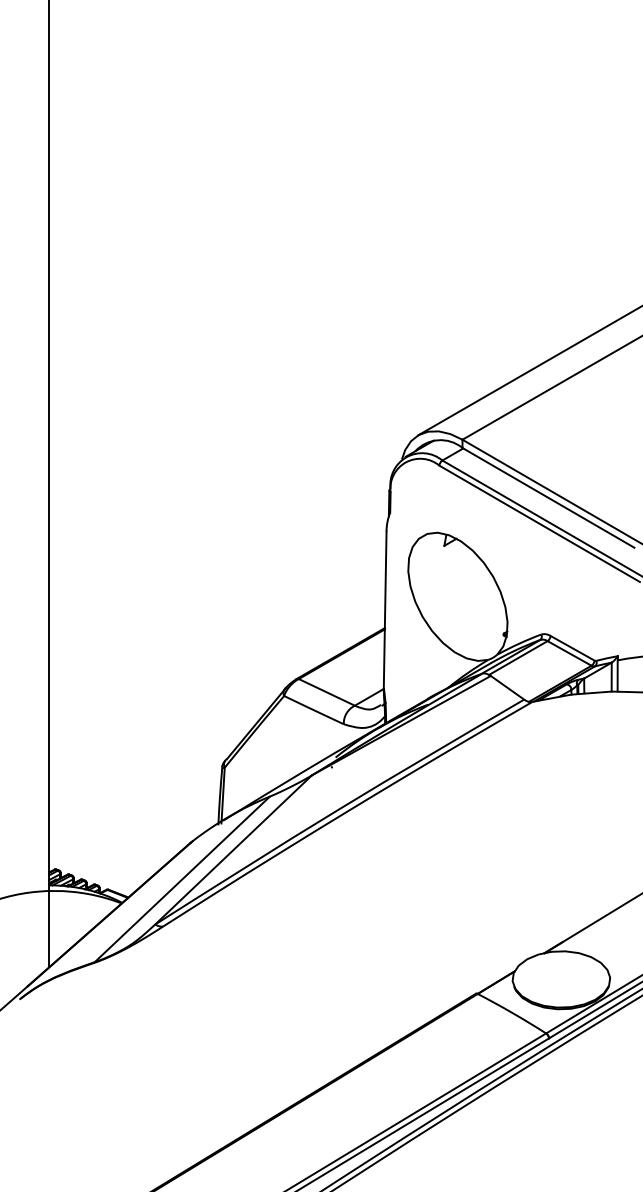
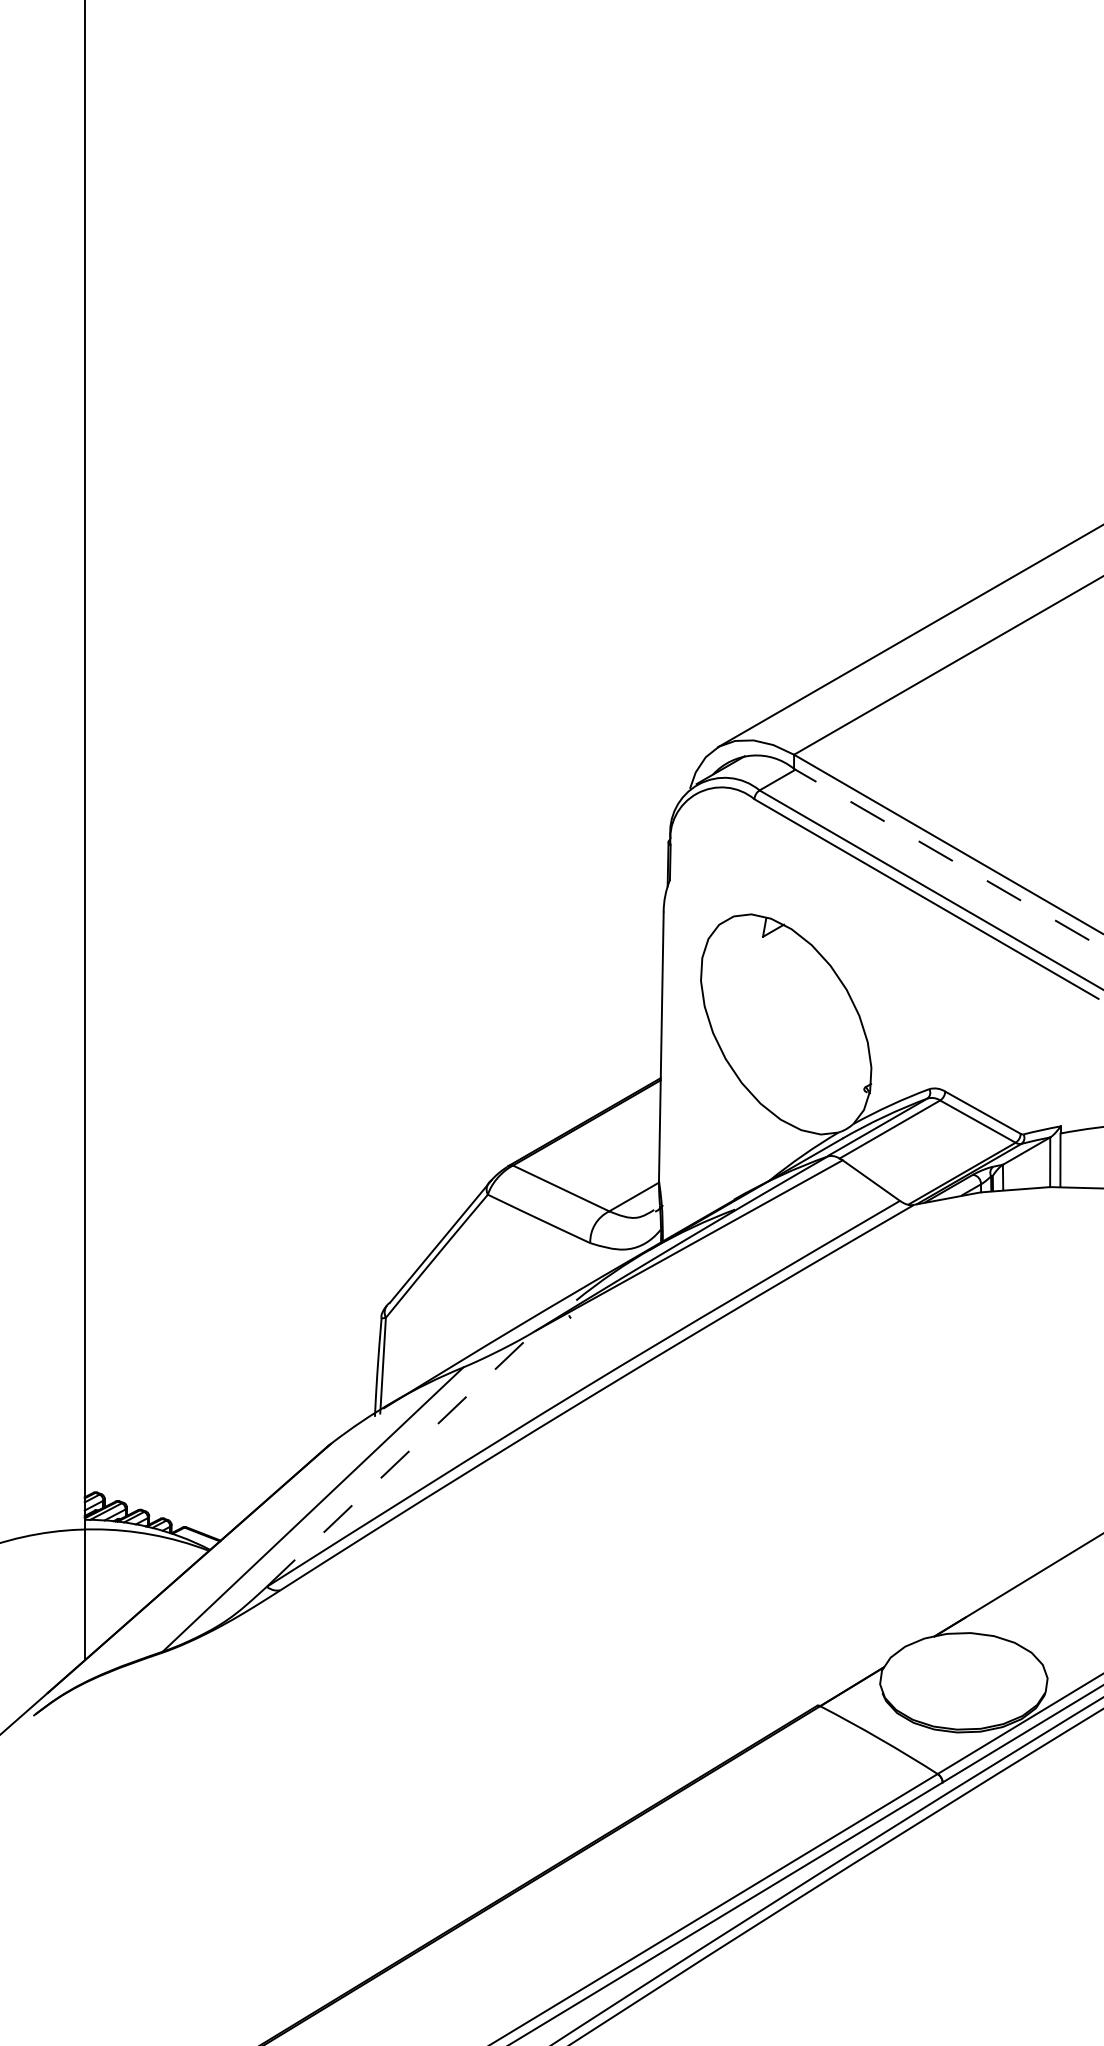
line: (548, 497) -> (941, 853), solid -> dashed
line: (233, 849) -> (400, 1458), solid -> dashed

